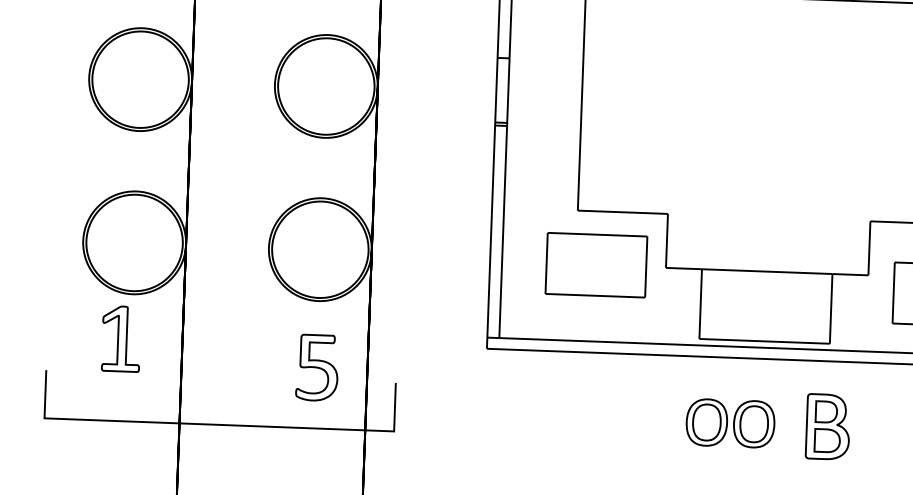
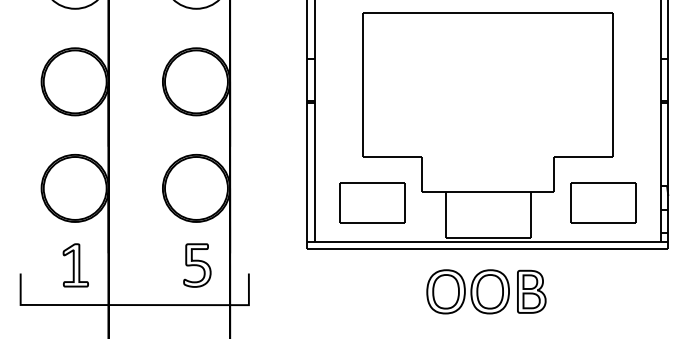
part: (595, 264) -> (372, 202), moved
part: (120, 339) -> (75, 265), moved
part: (729, 422) -> (467, 291), size x1.43

